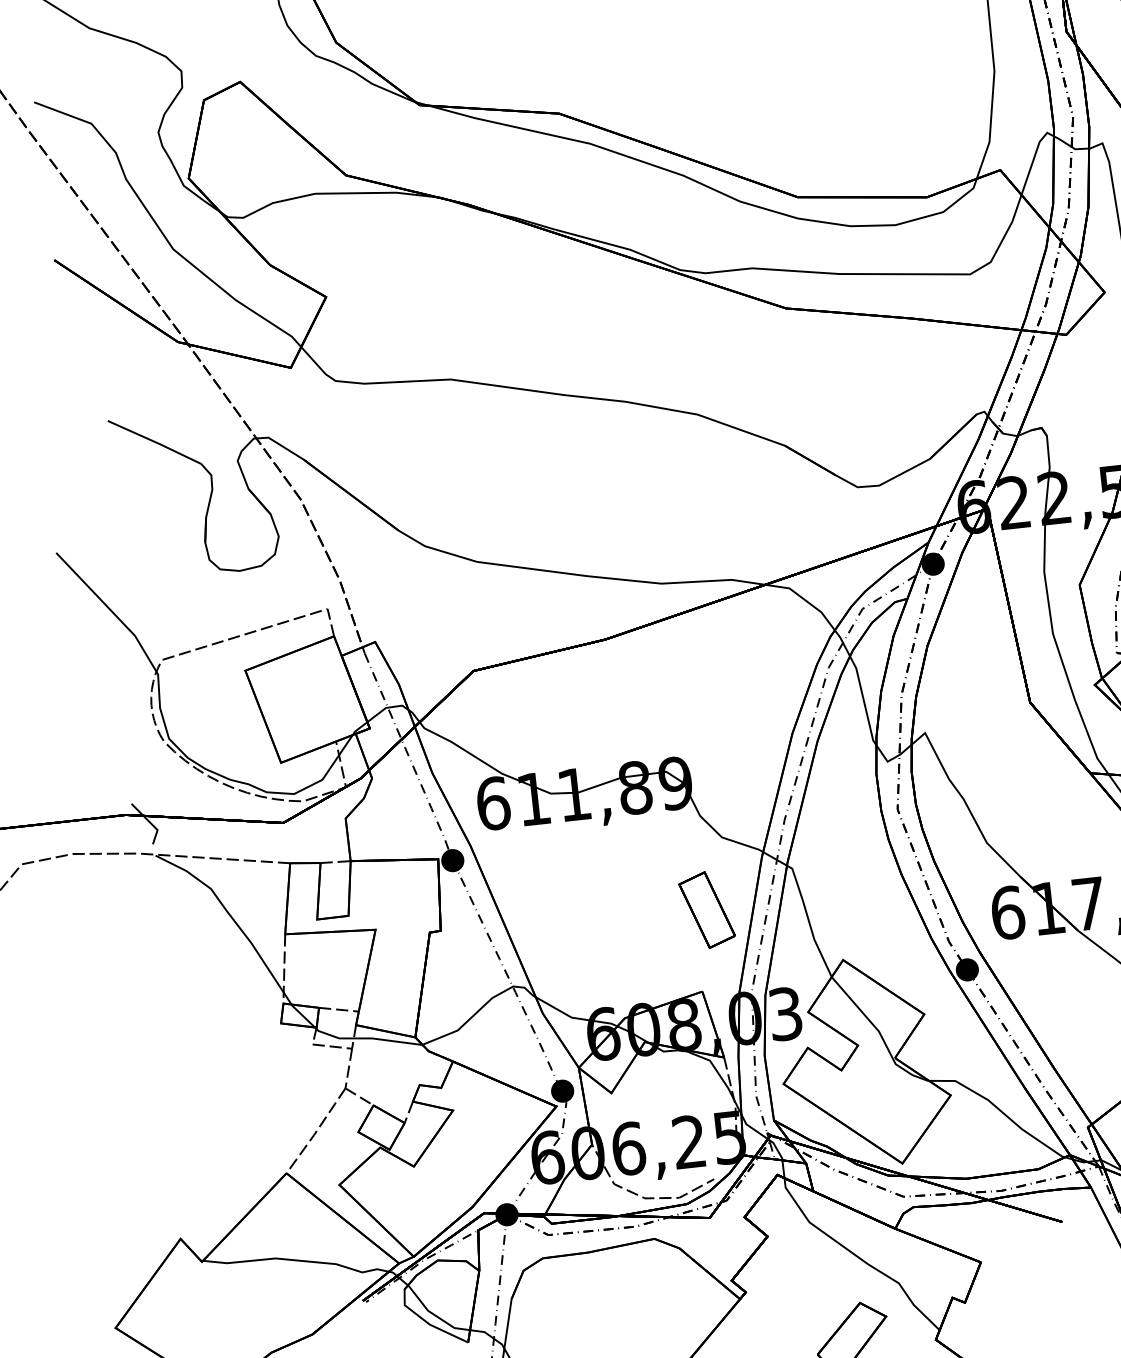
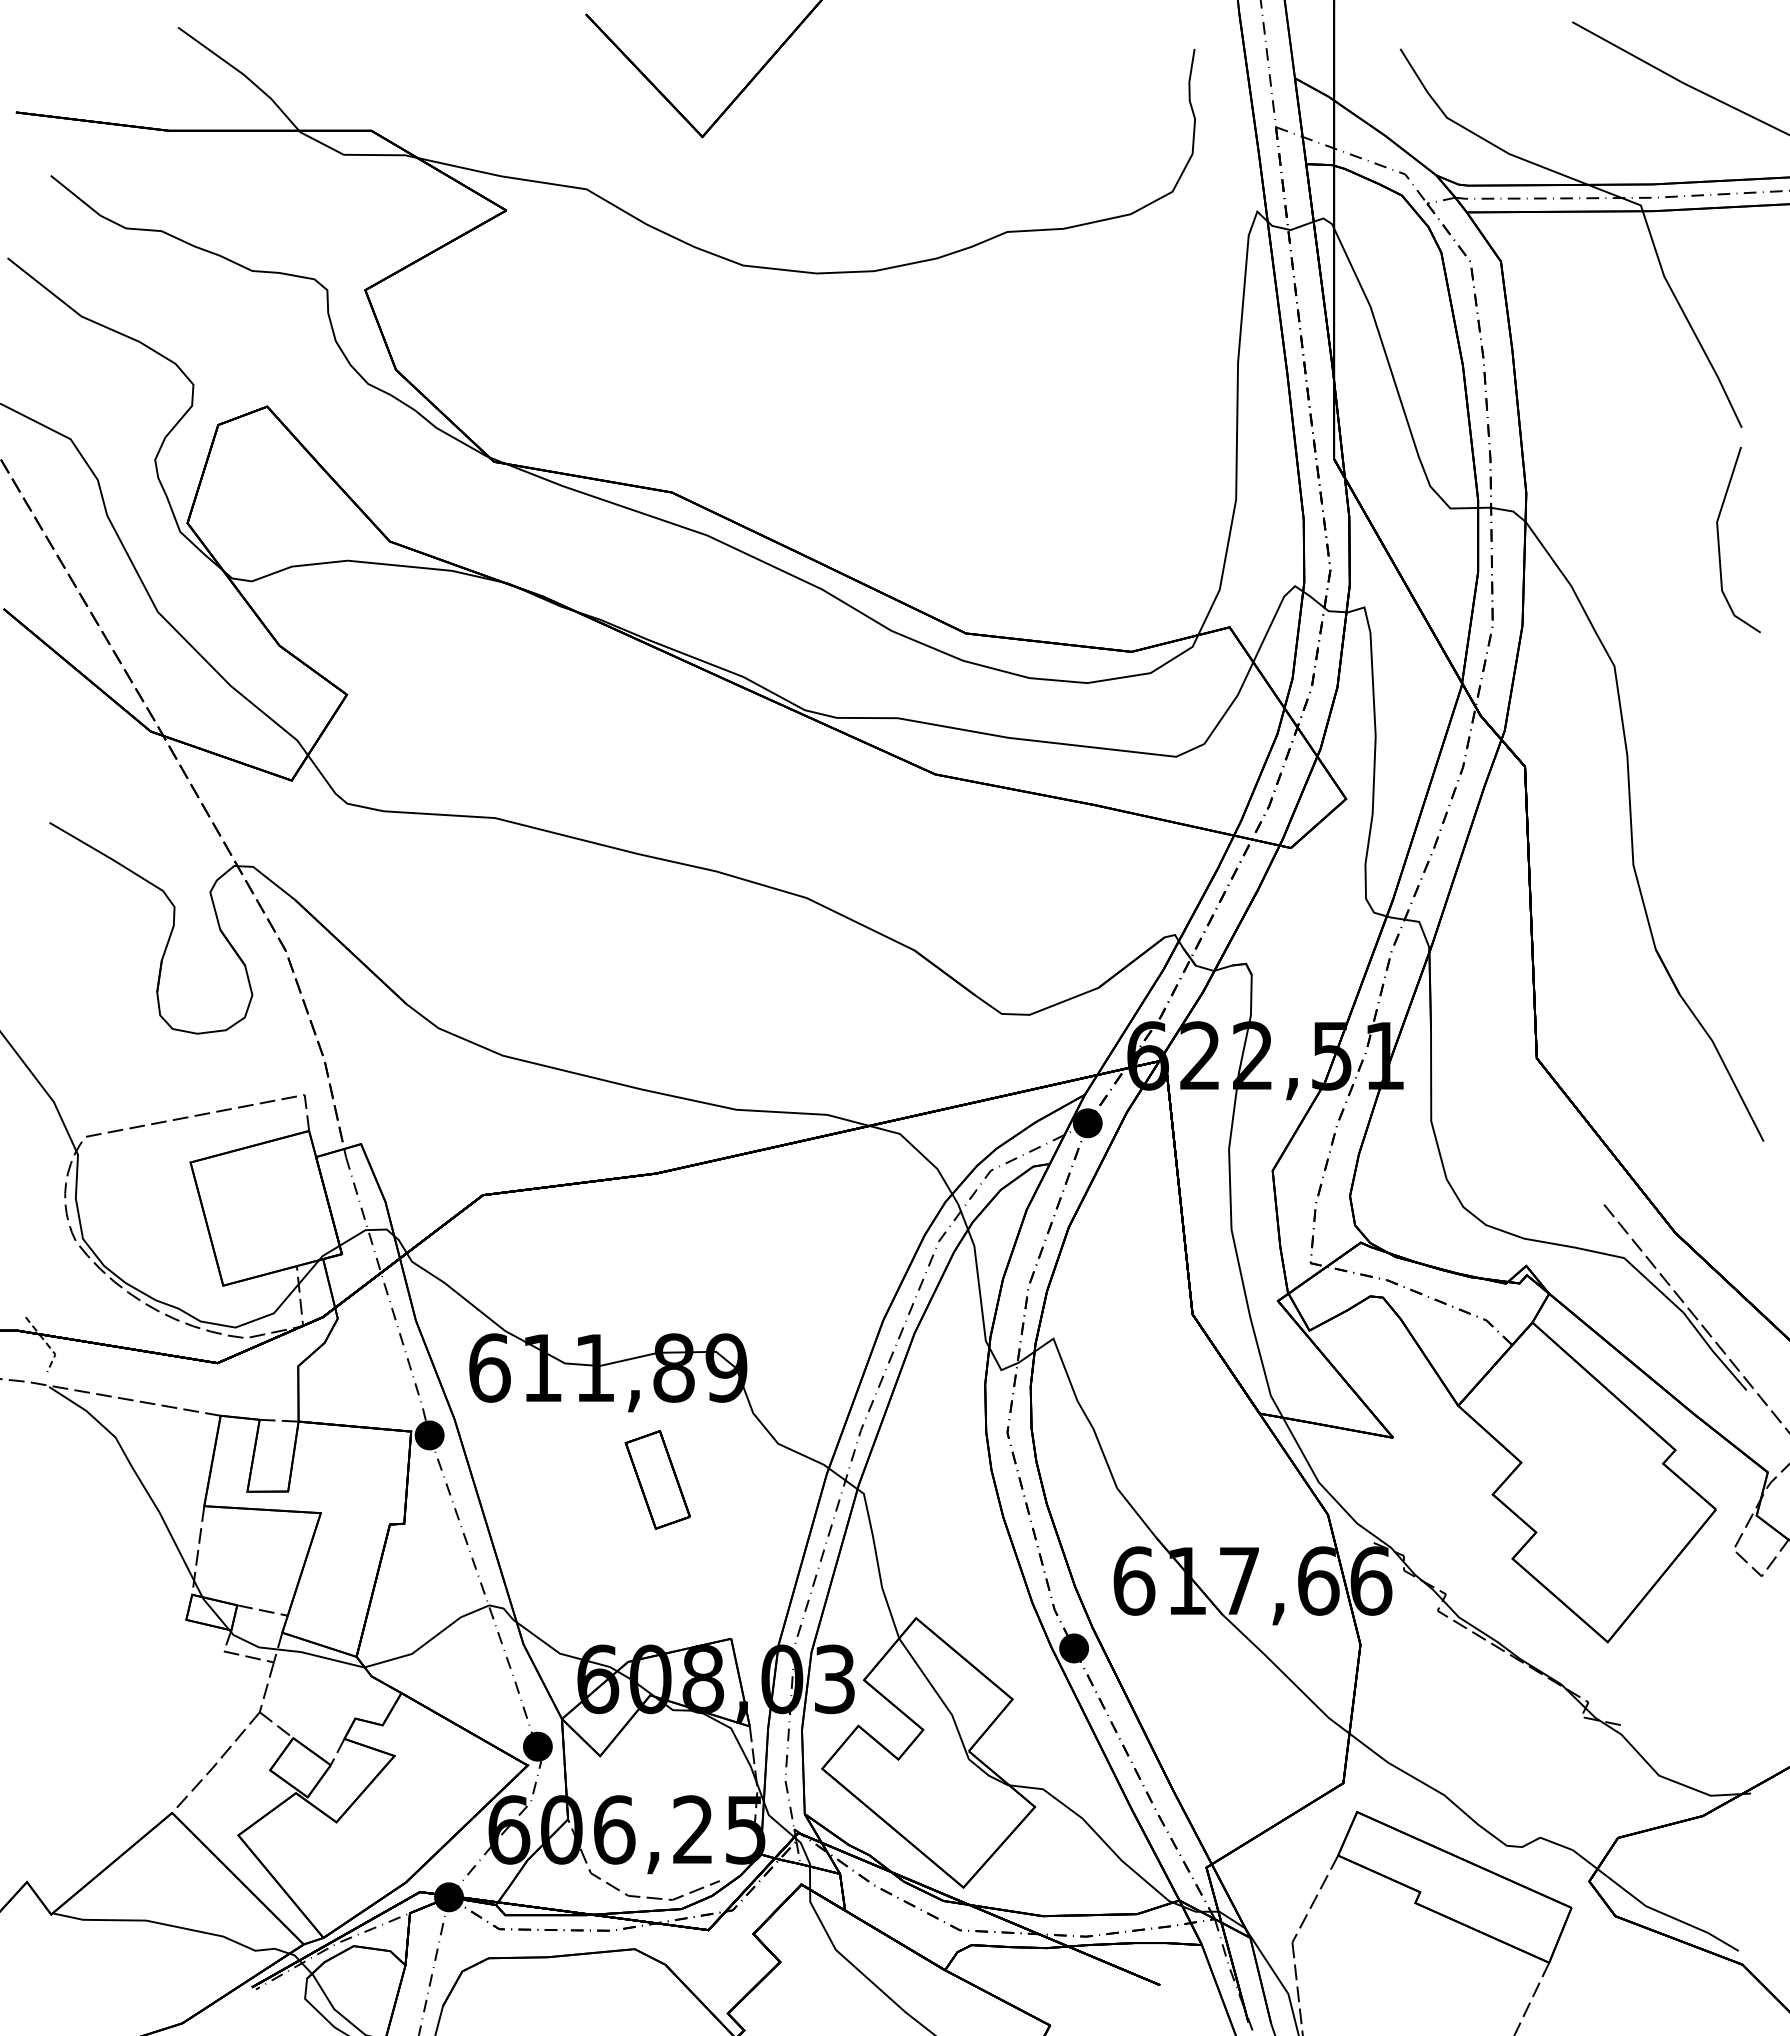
line: (150, 823) -> (47, 1344), solid -> dashed
part: (706, 909) -> (657, 1479), moved

